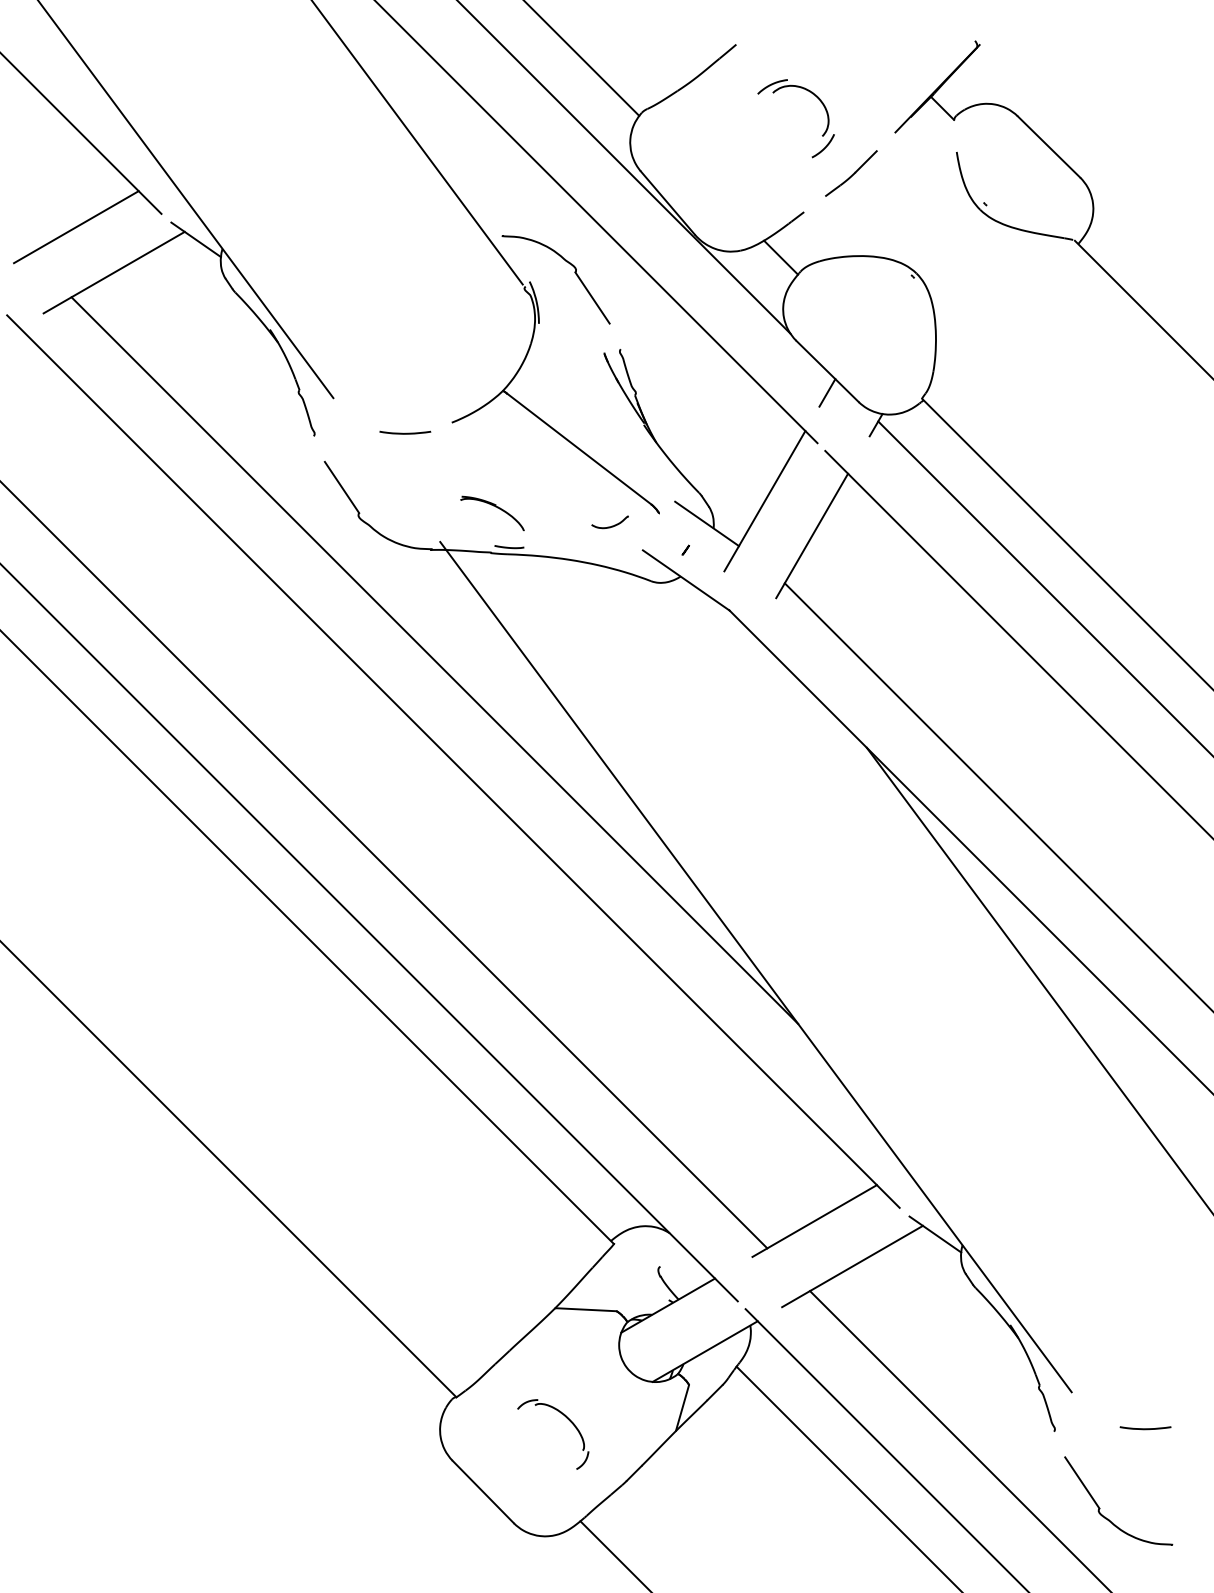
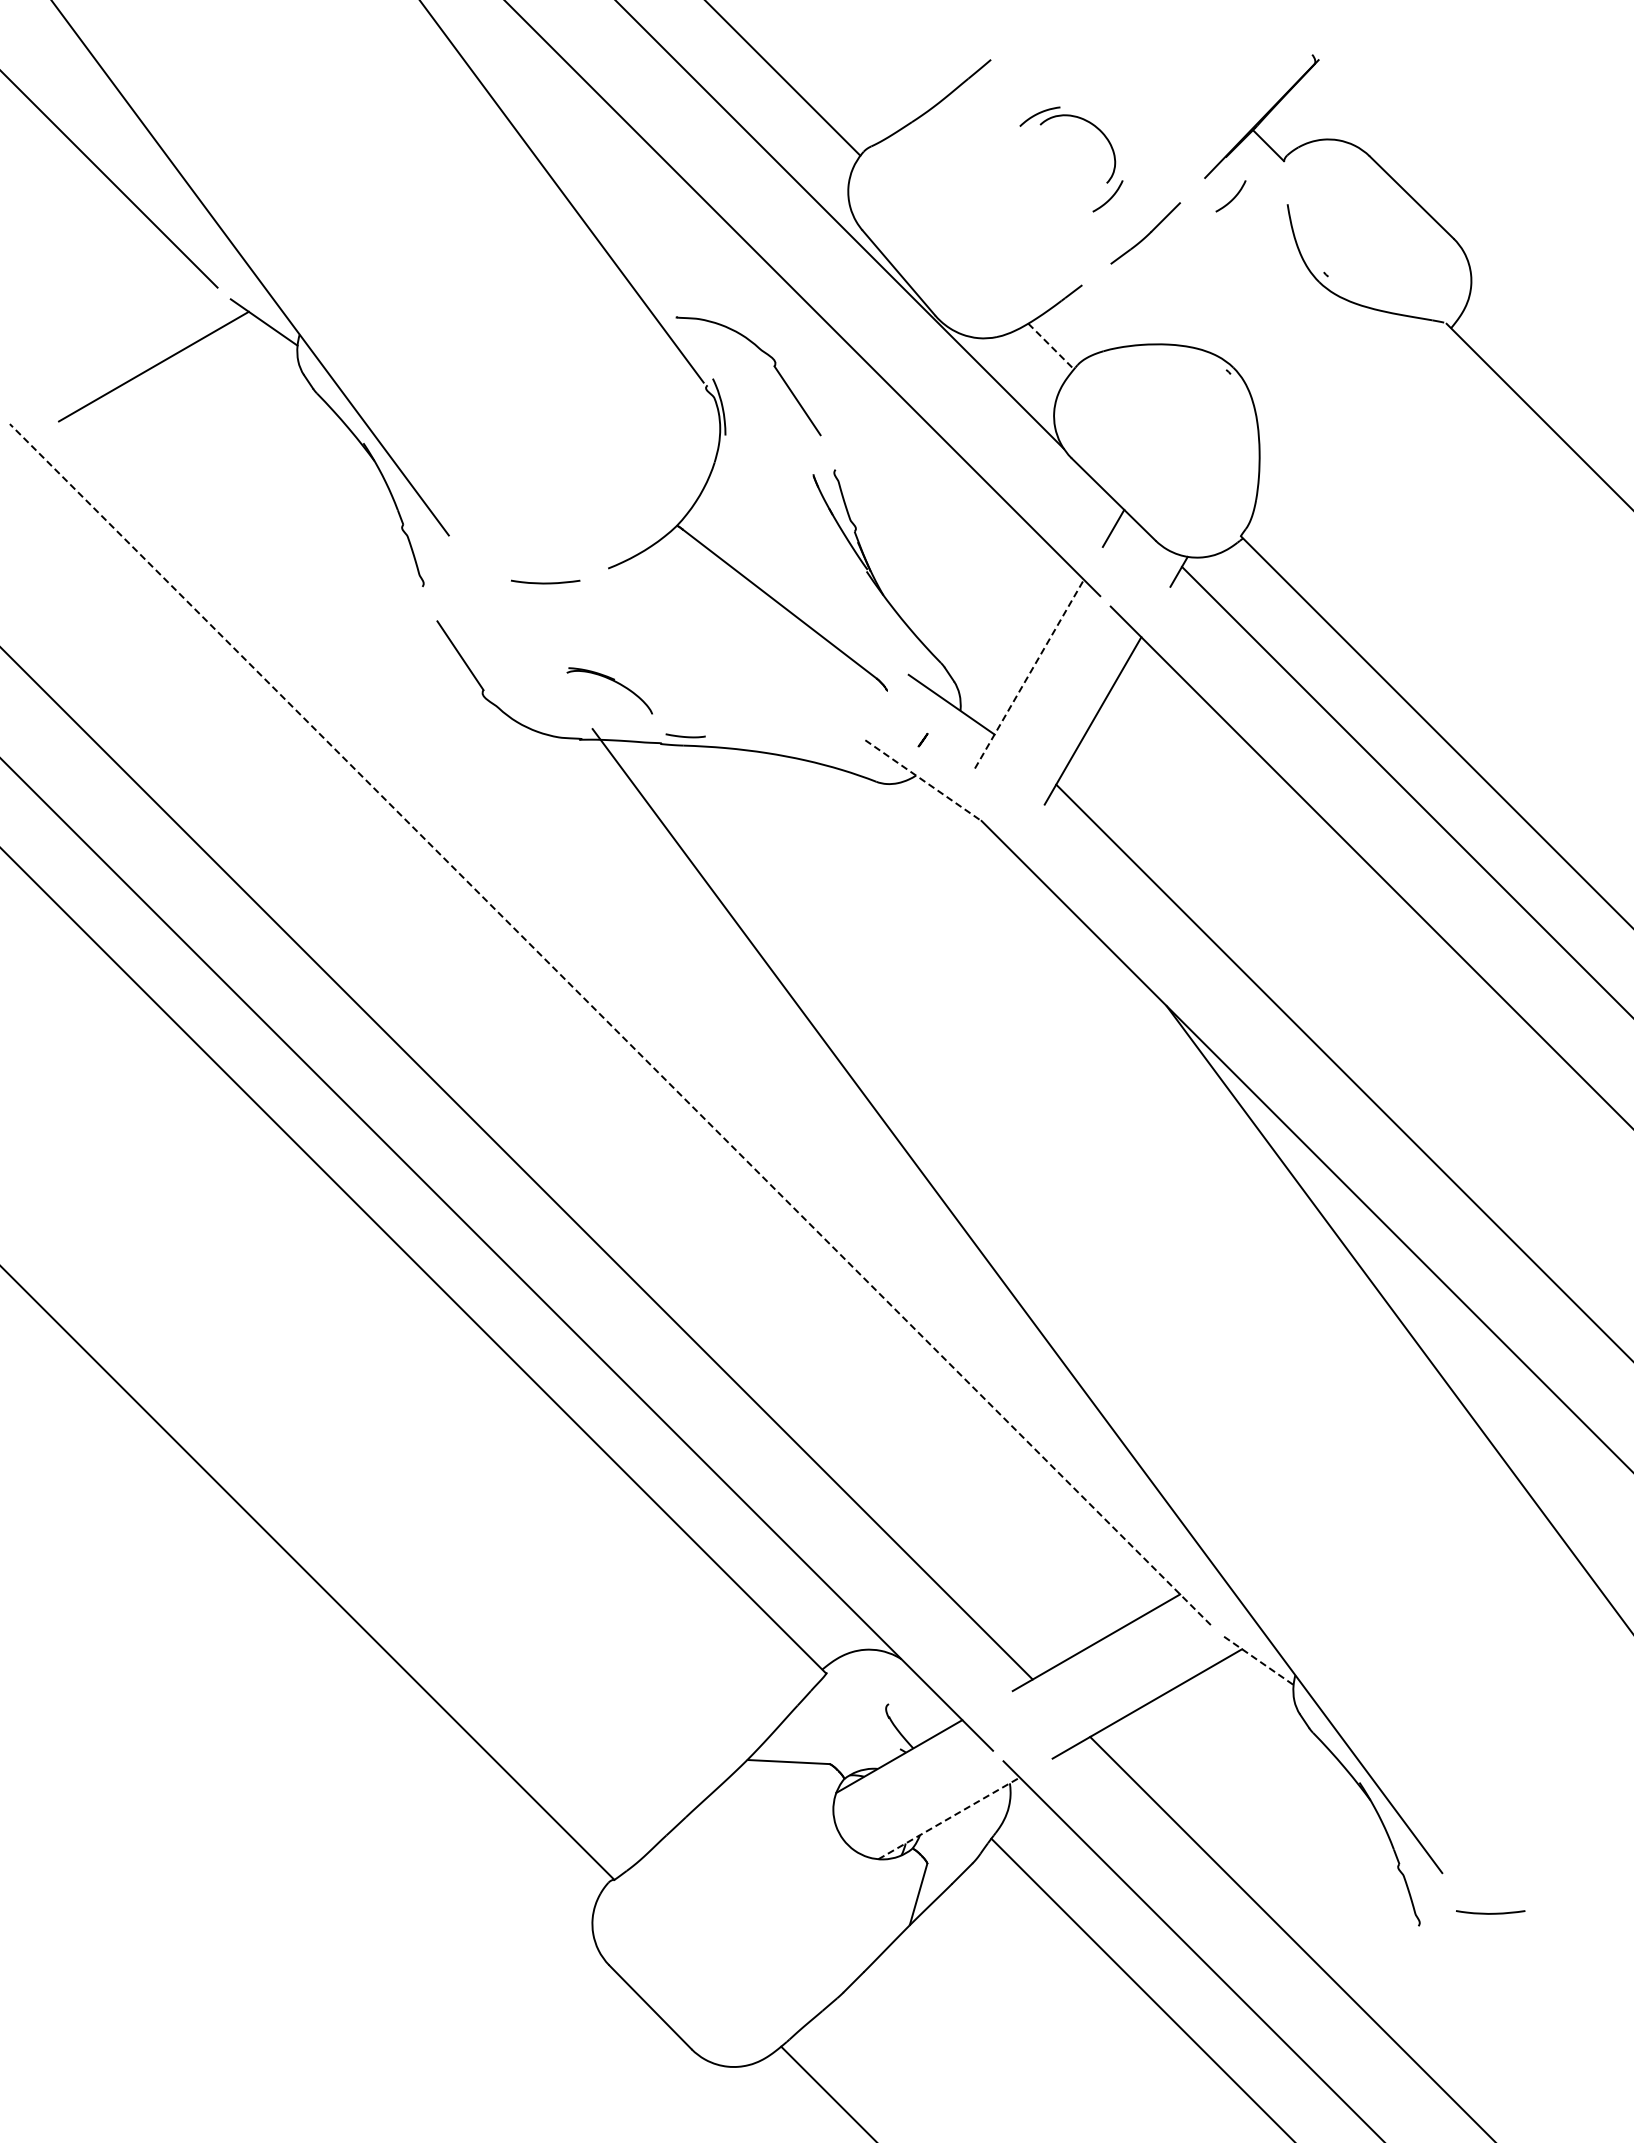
curve: (915, 147) -> (1232, 198), added
line: (75, 227) -> (102, 305), removed
line: (781, 257) -> (1051, 346), solid -> dashed
line: (764, 501) -> (1029, 674), solid -> dashed
part: (495, 507) -> (614, 682), moved
curve: (611, 525) -> (823, 707), removed
line: (686, 580) -> (924, 781), solid -> dashed
line: (434, 660) -> (585, 888), removed
line: (453, 761) -> (610, 1024), solid -> dashed
line: (935, 1234) -> (1259, 1661), solid -> dashed
line: (705, 1351) -> (949, 1818), solid -> dashed
part: (567, 1419) -> (764, 1909), removed
curve: (1145, 1428) -> (1490, 1913), moved
part: (1100, 1507) -> (1480, 2028), removed

